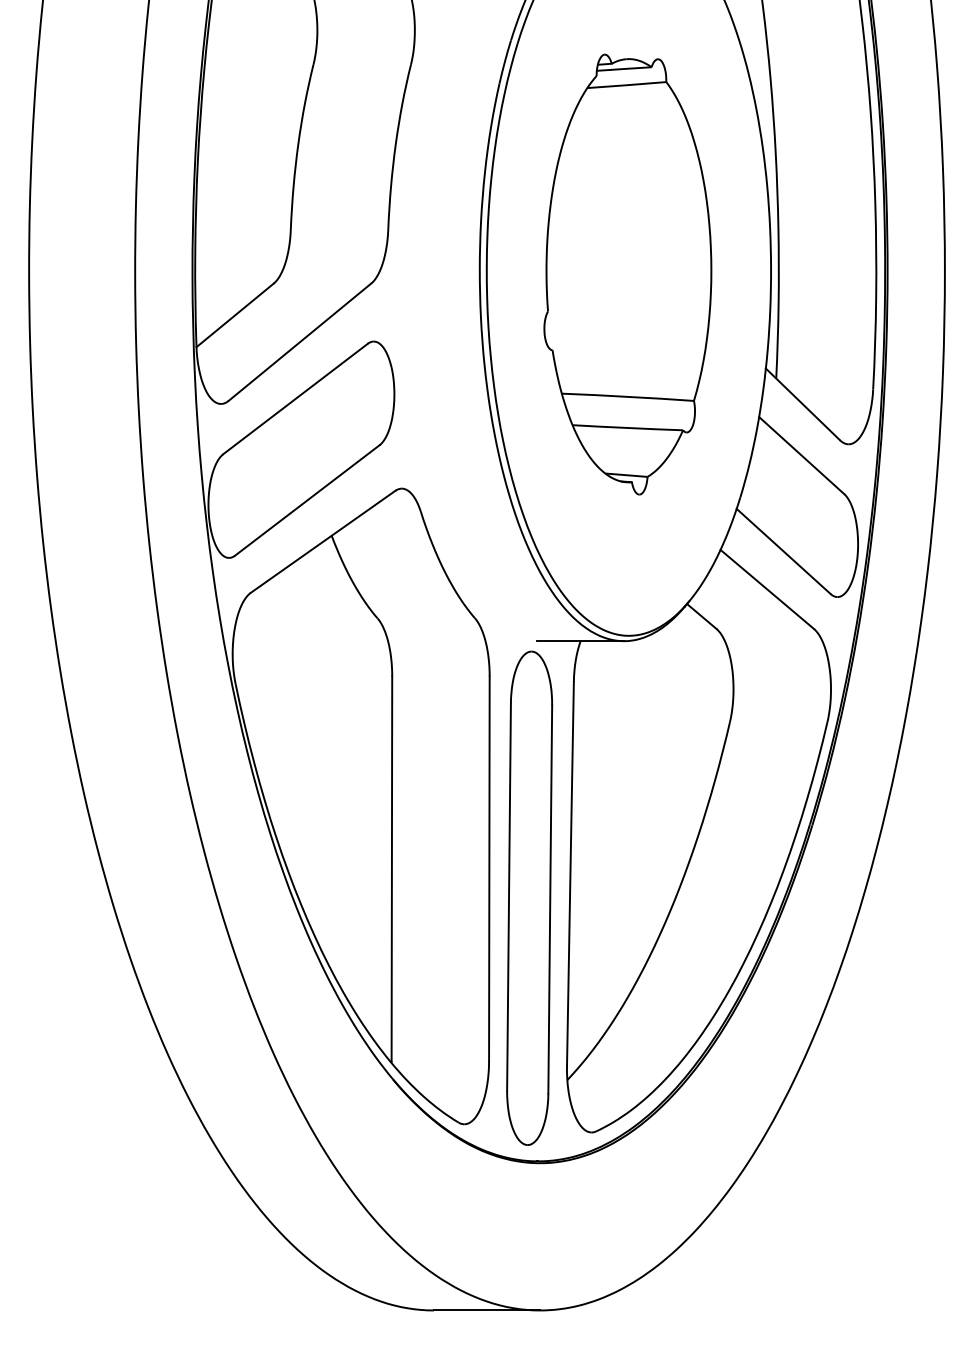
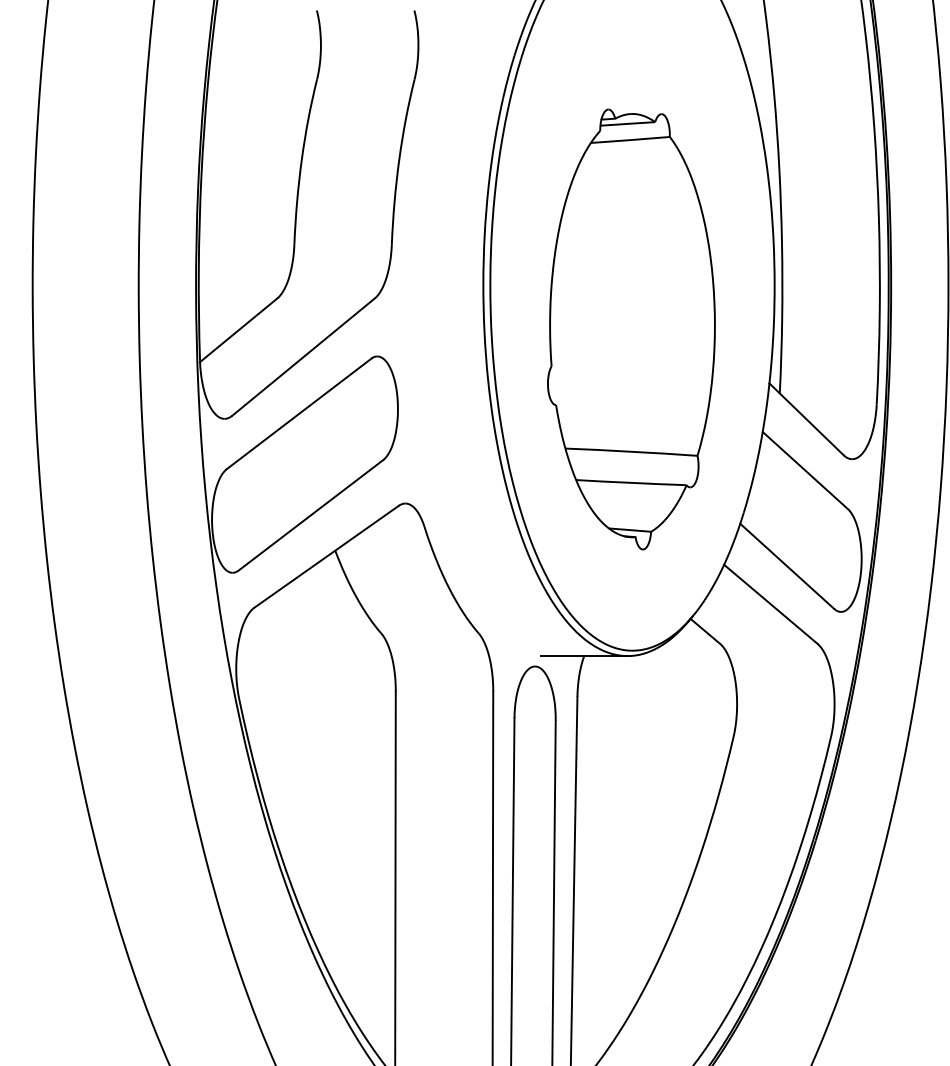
part: (627, 274) -> (631, 329), moved

